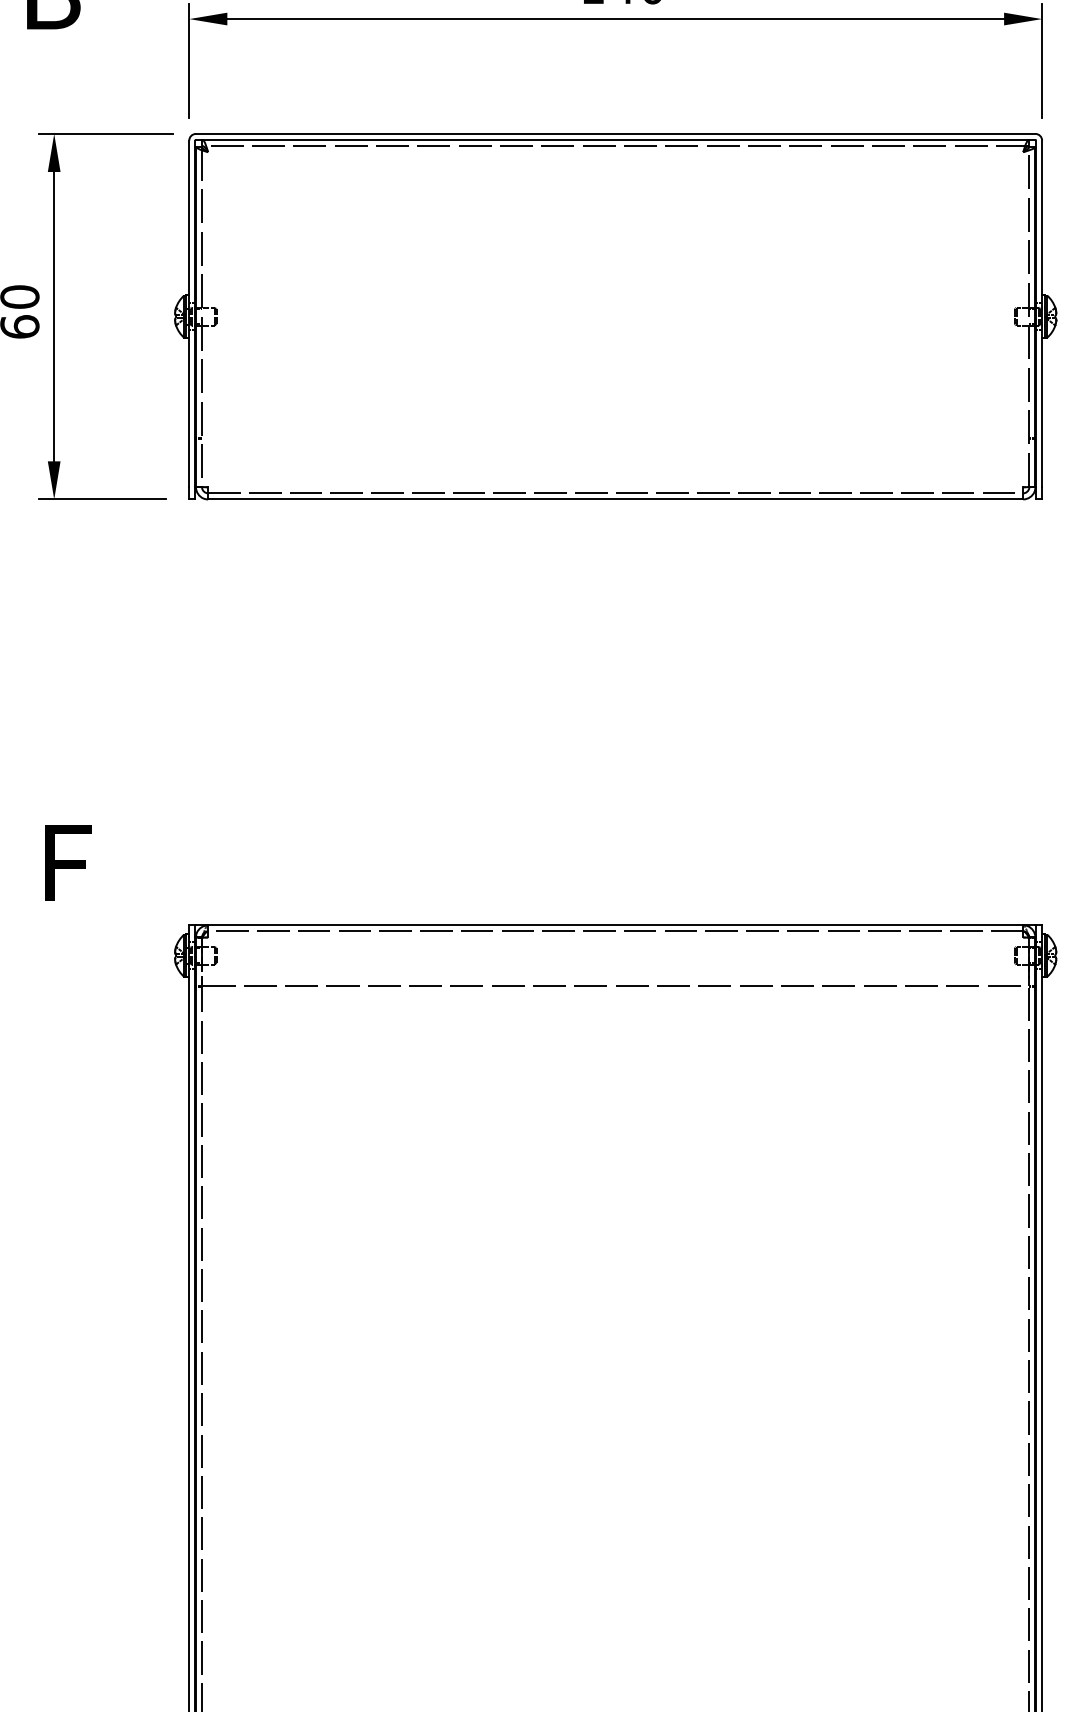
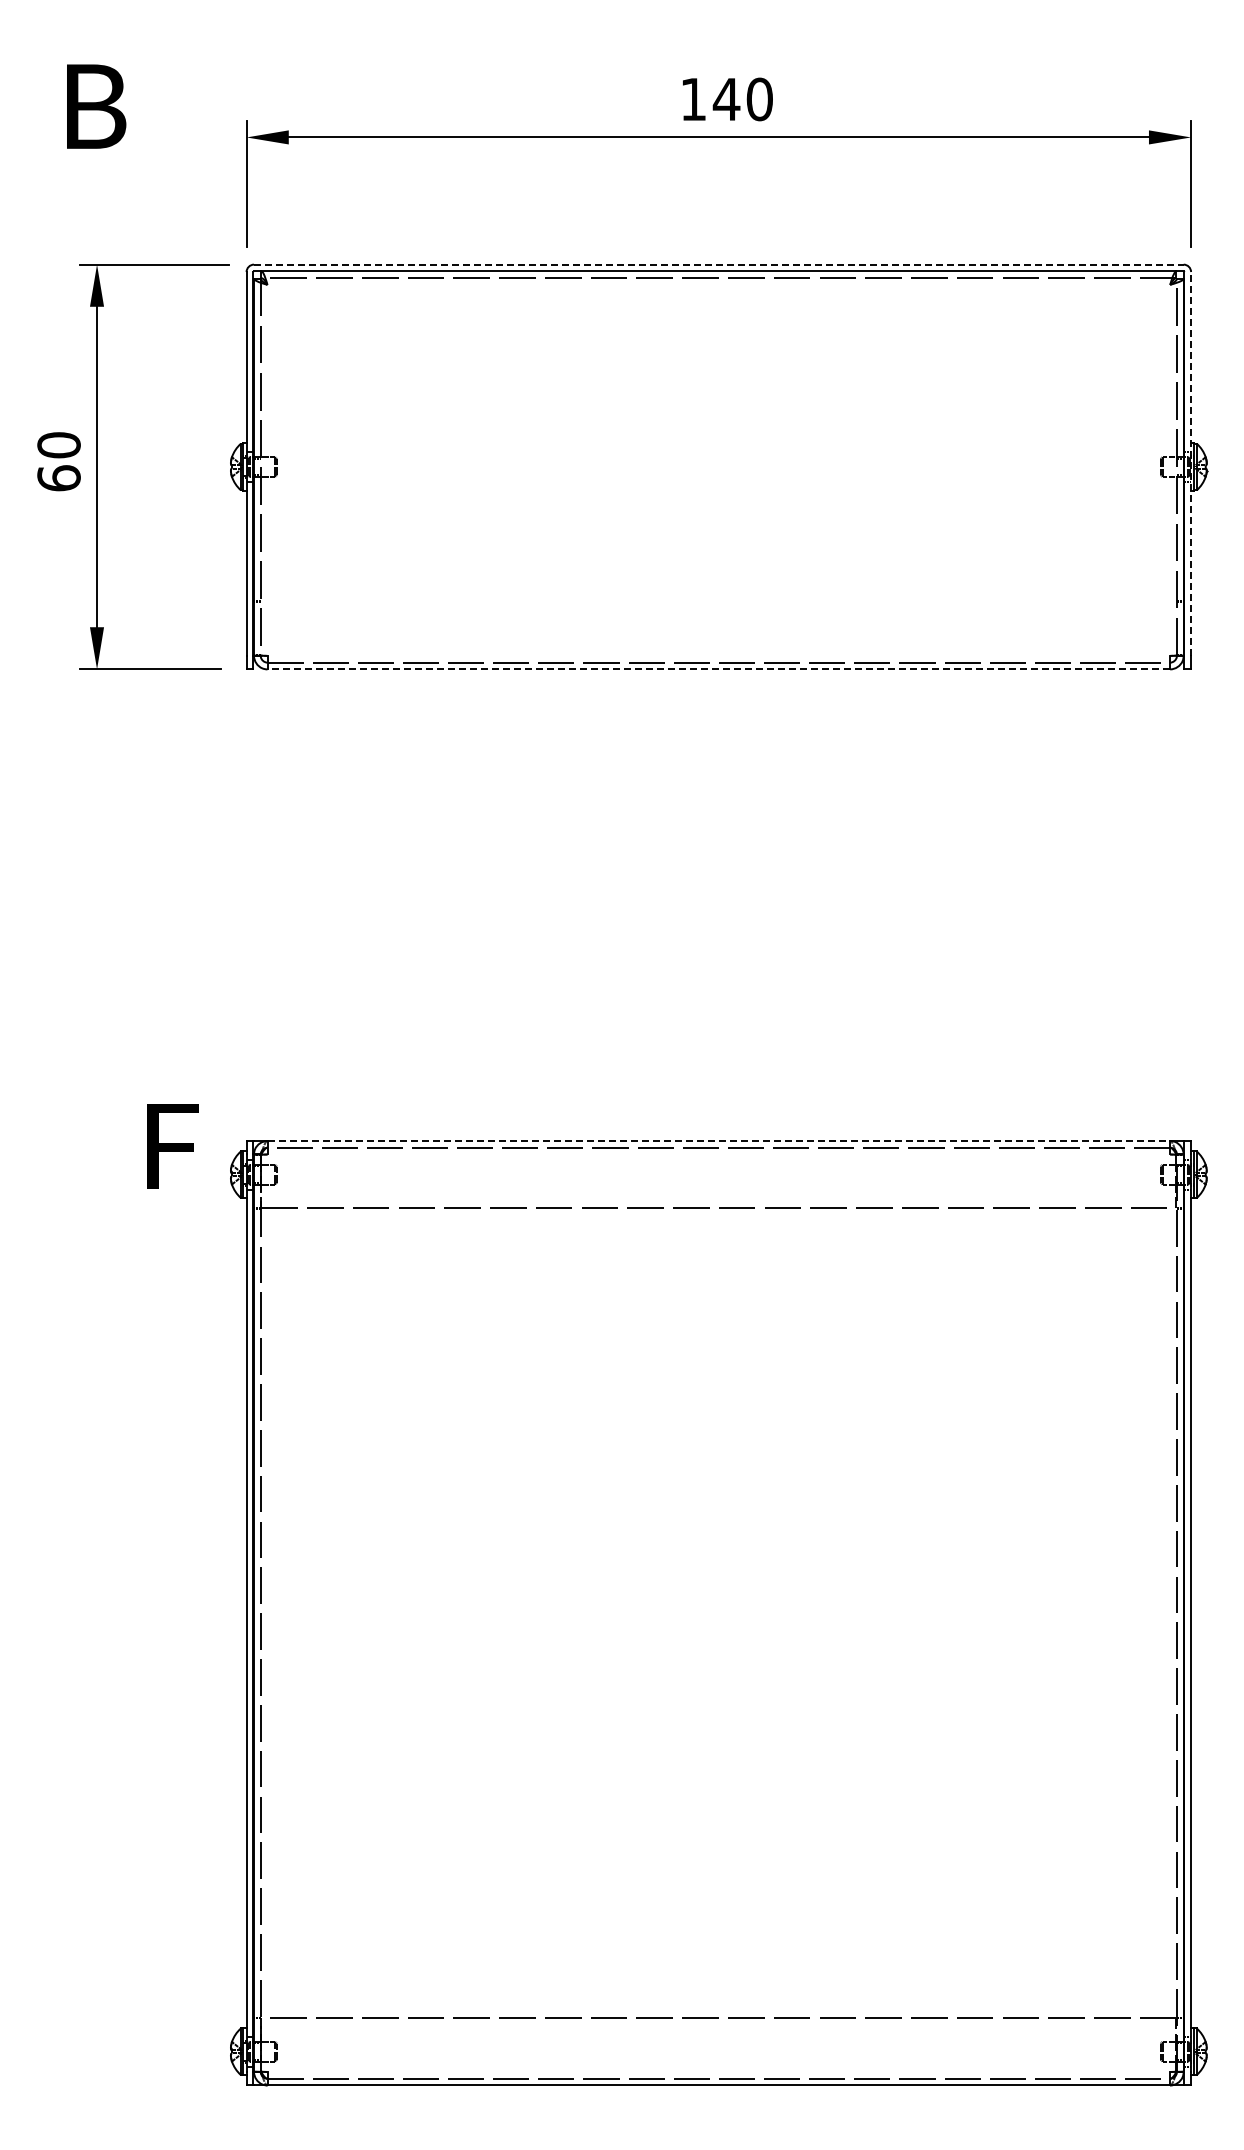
line: (615, 133) -> (718, 264), solid -> dashed
line: (1042, 313) -> (1191, 463), solid -> dashed
line: (615, 499) -> (718, 669), solid -> dashed
text: (67, 863) -> (172, 1146), moved
line: (616, 925) -> (719, 1141), solid -> dashed

